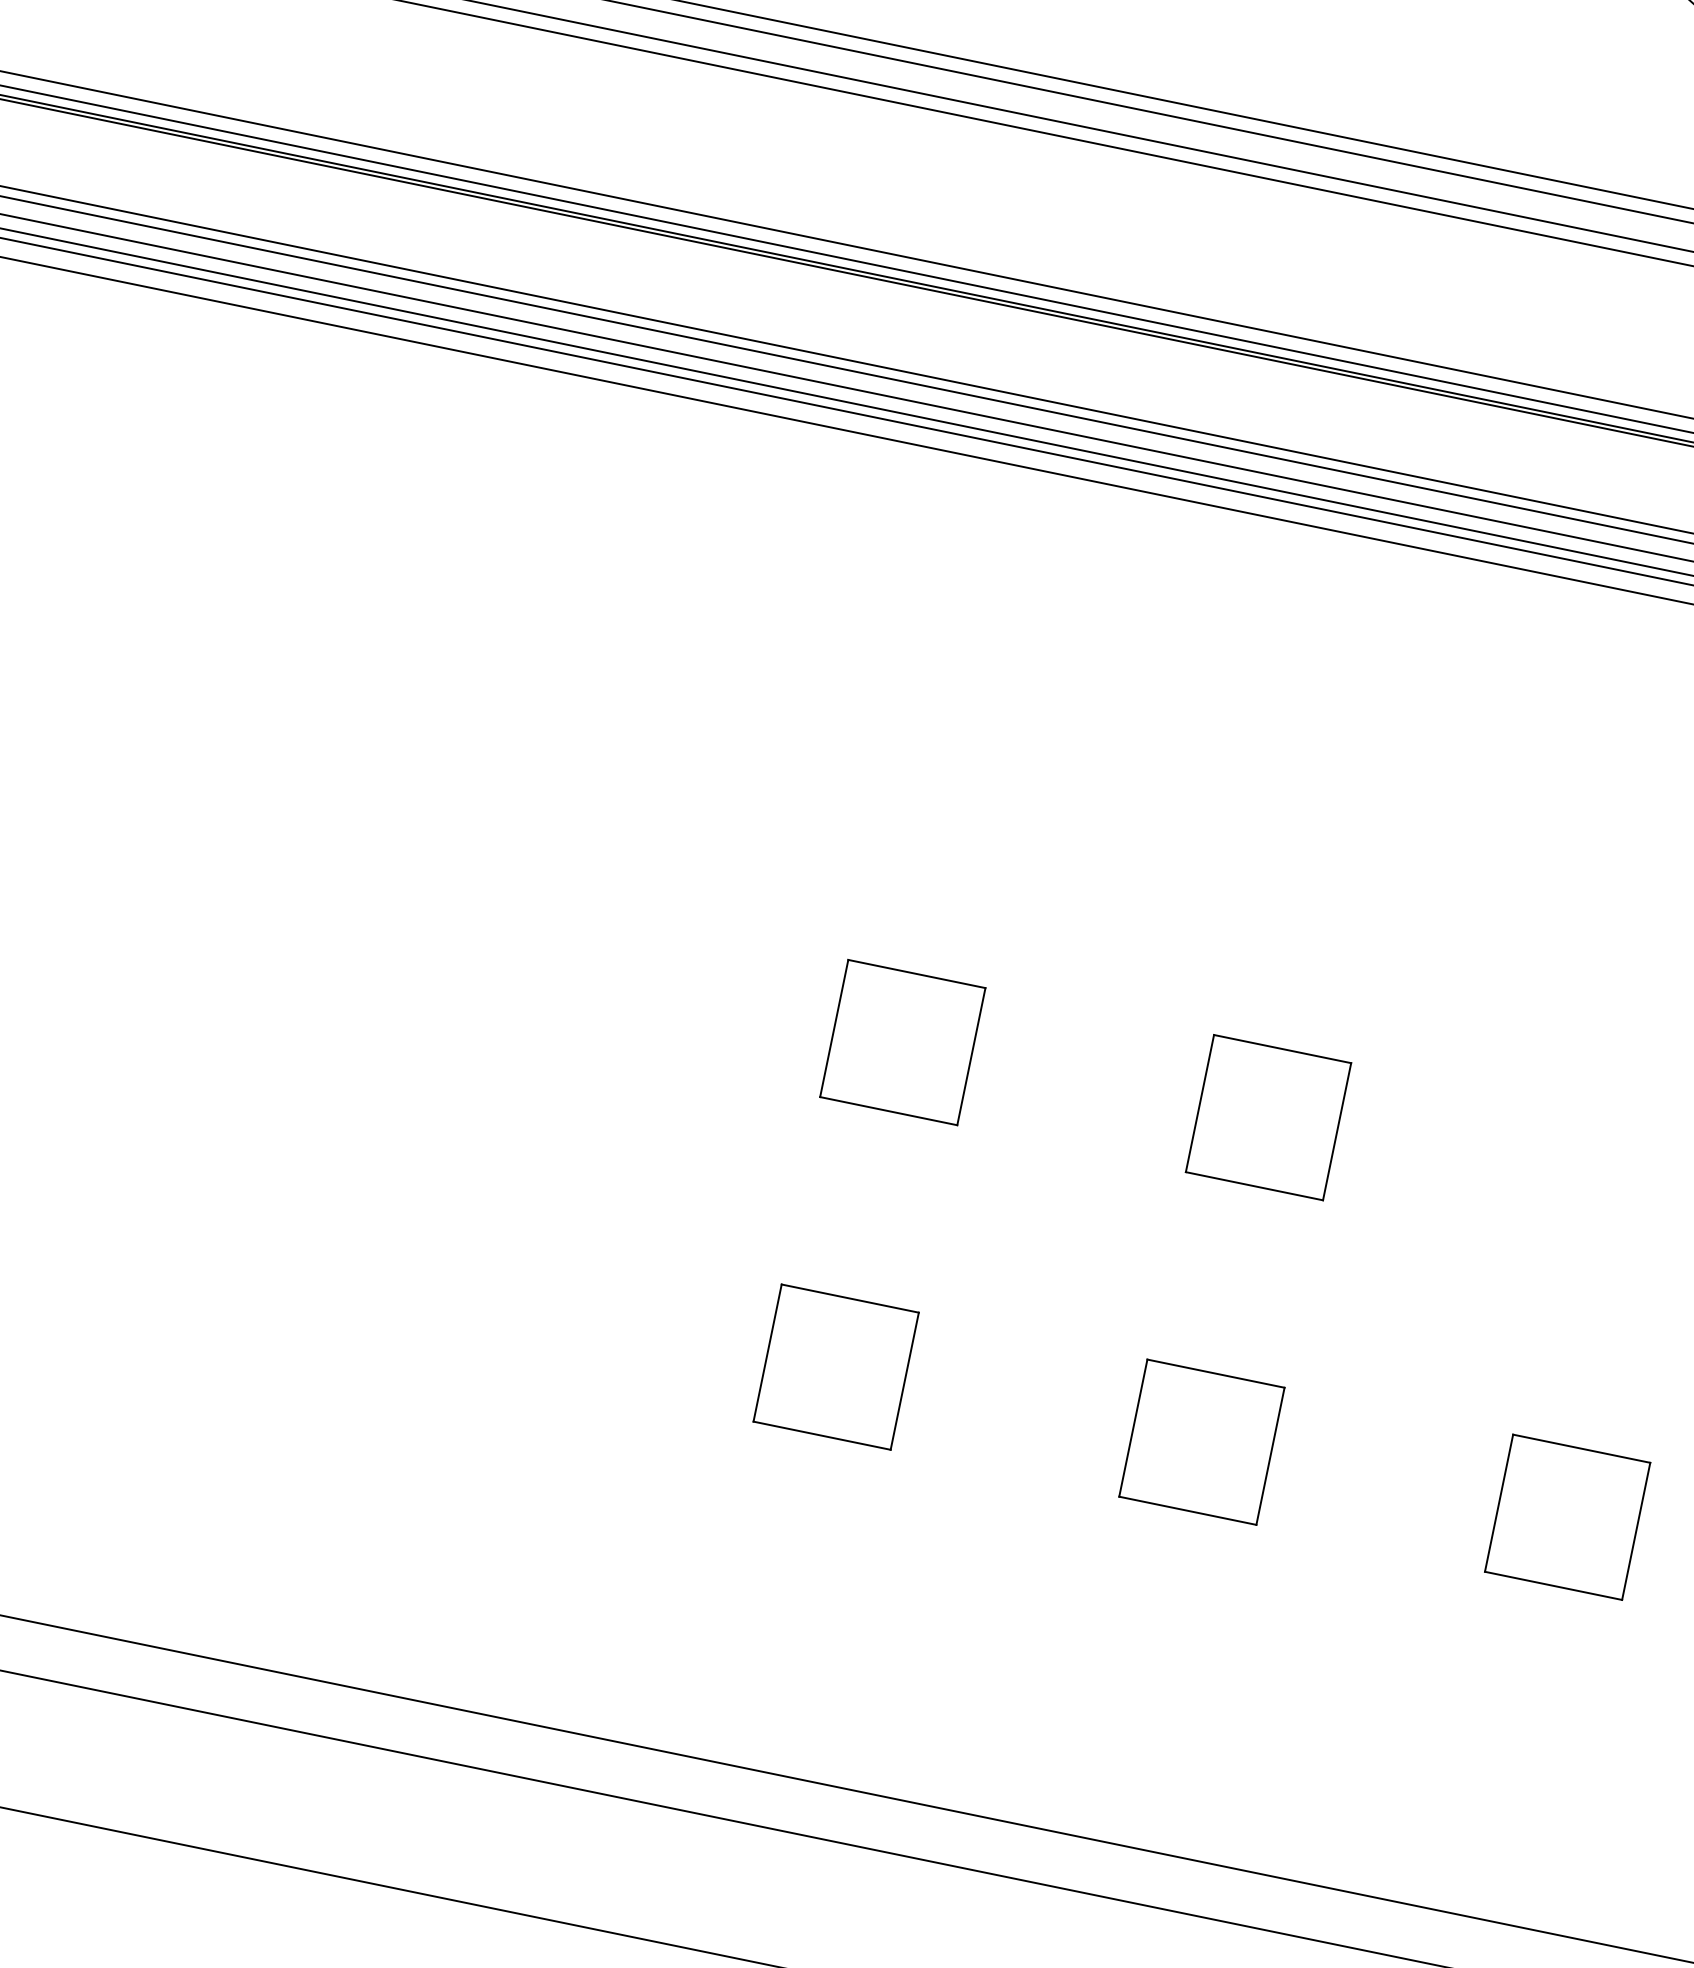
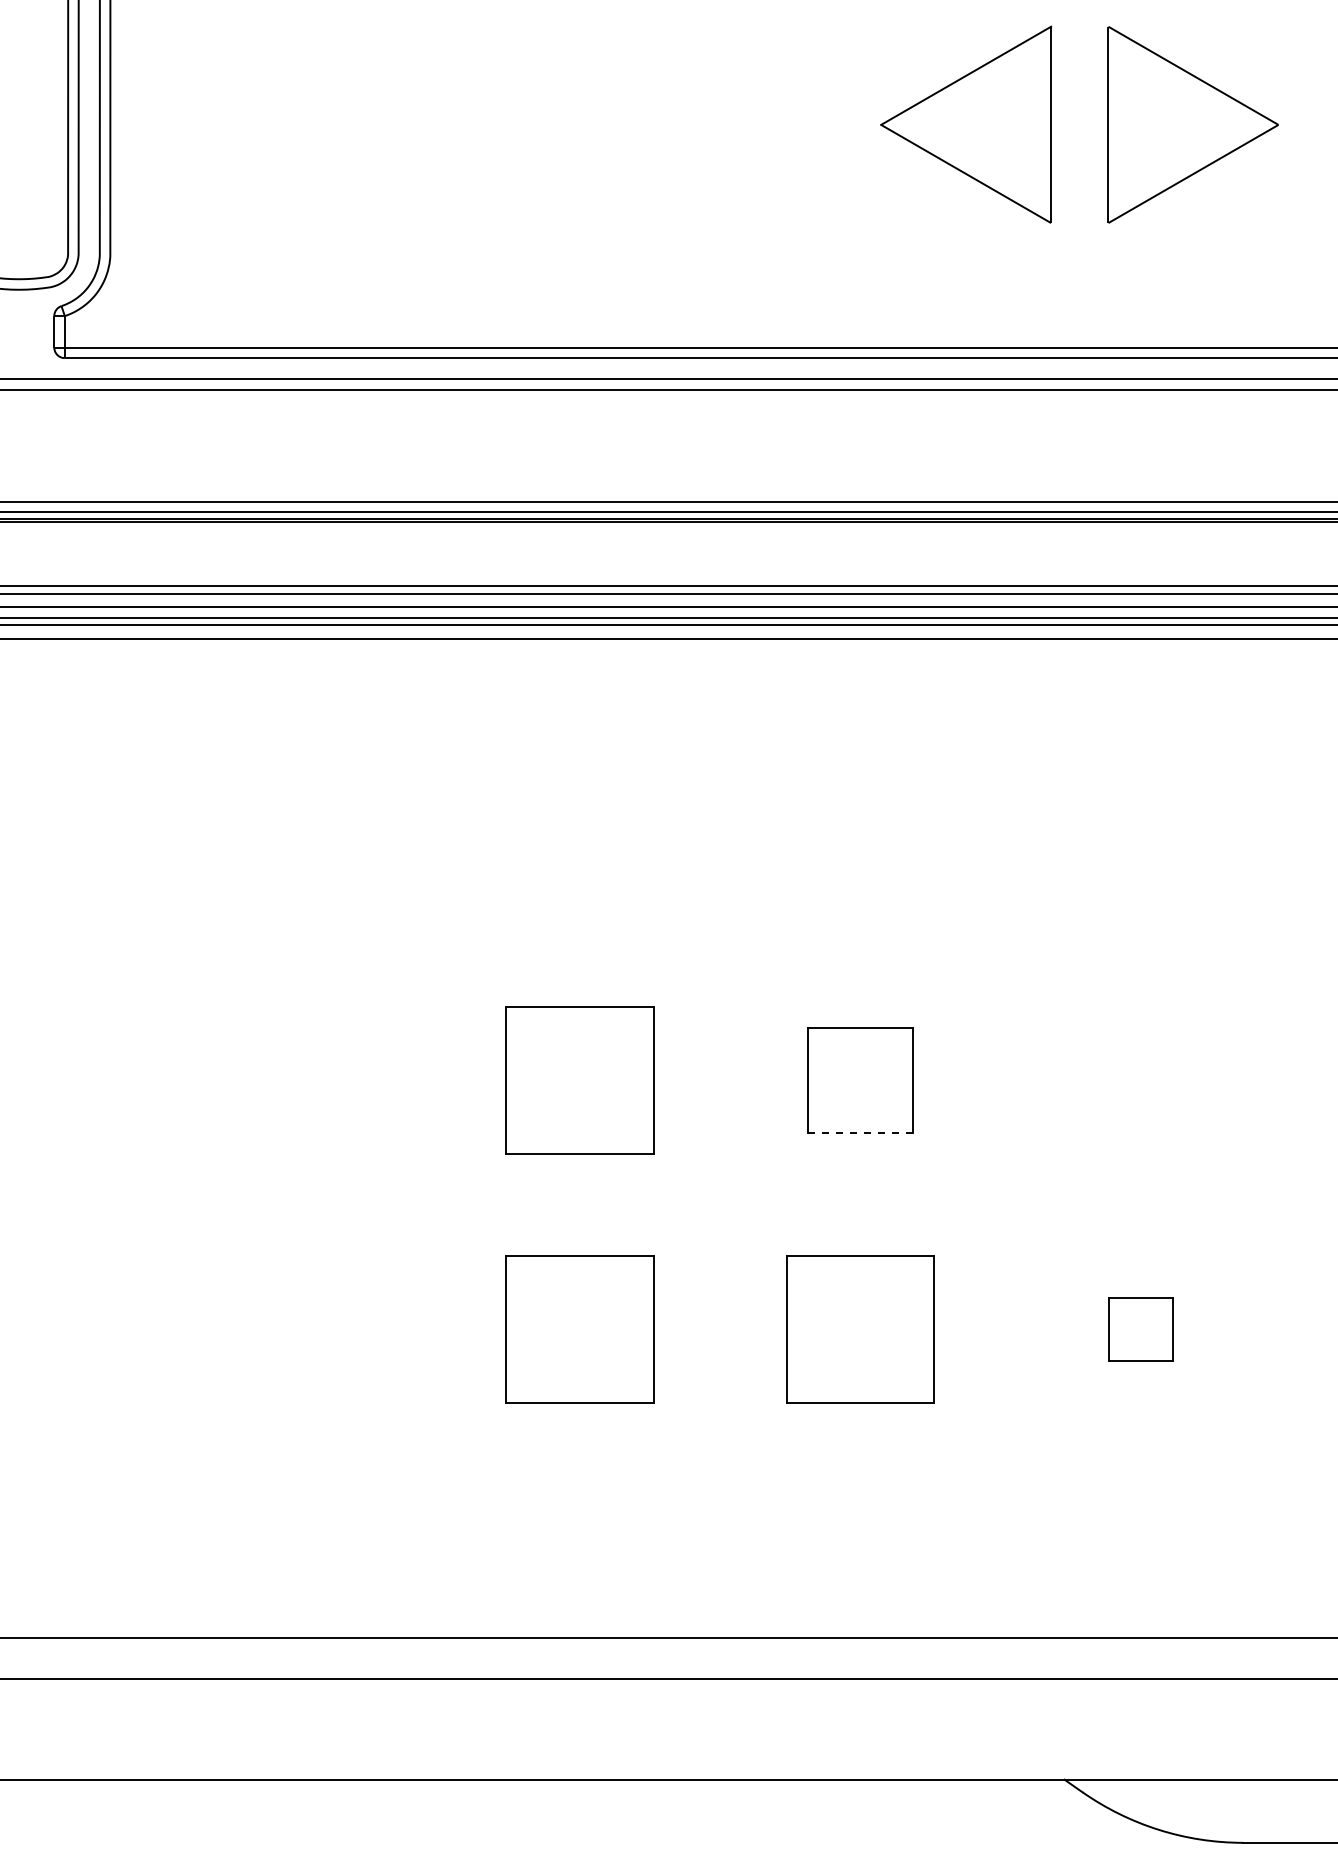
part: (902, 1042) -> (579, 1080), size x1.4
line: (1254, 1186) -> (860, 1133), solid -> dashed
part: (835, 1367) -> (579, 1329), size x1.4
part: (1201, 1442) -> (860, 1329), size x1.4
part: (1566, 1517) -> (1140, 1329), size x0.6

